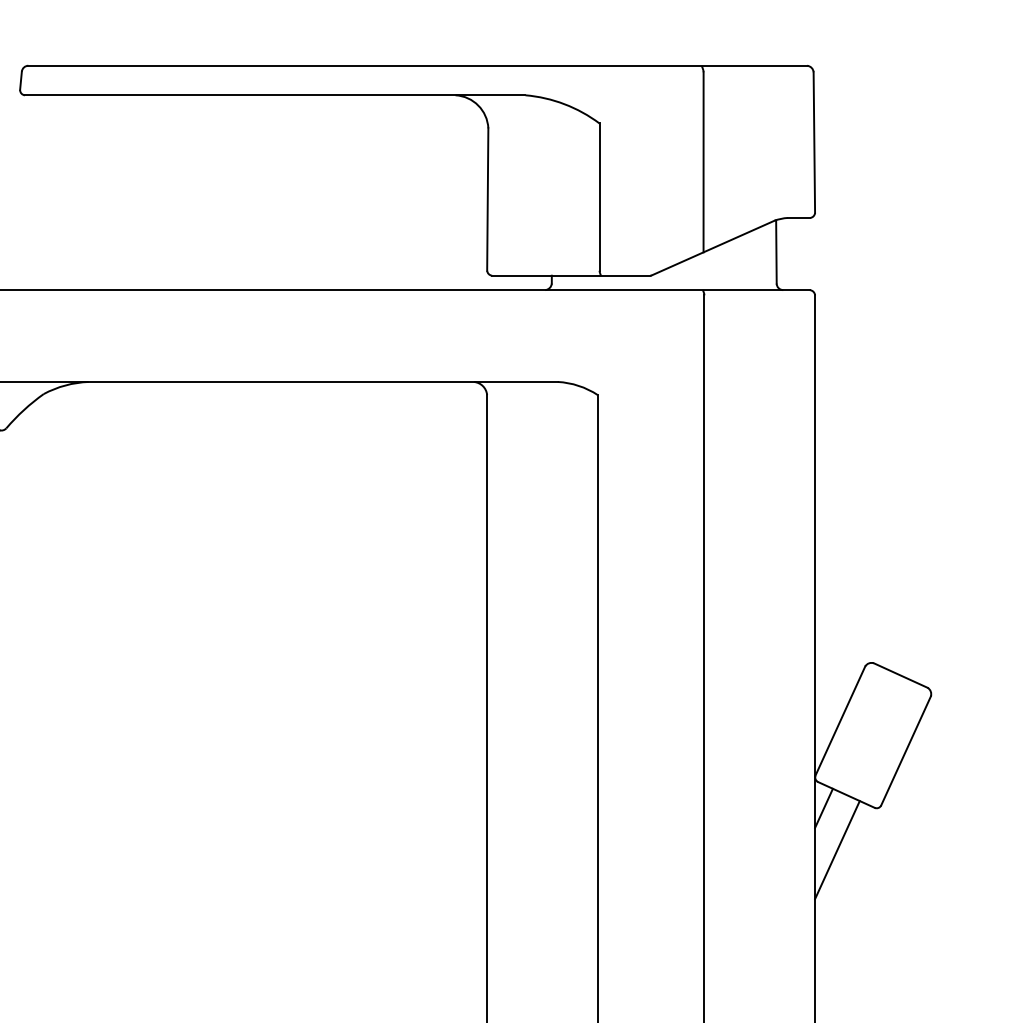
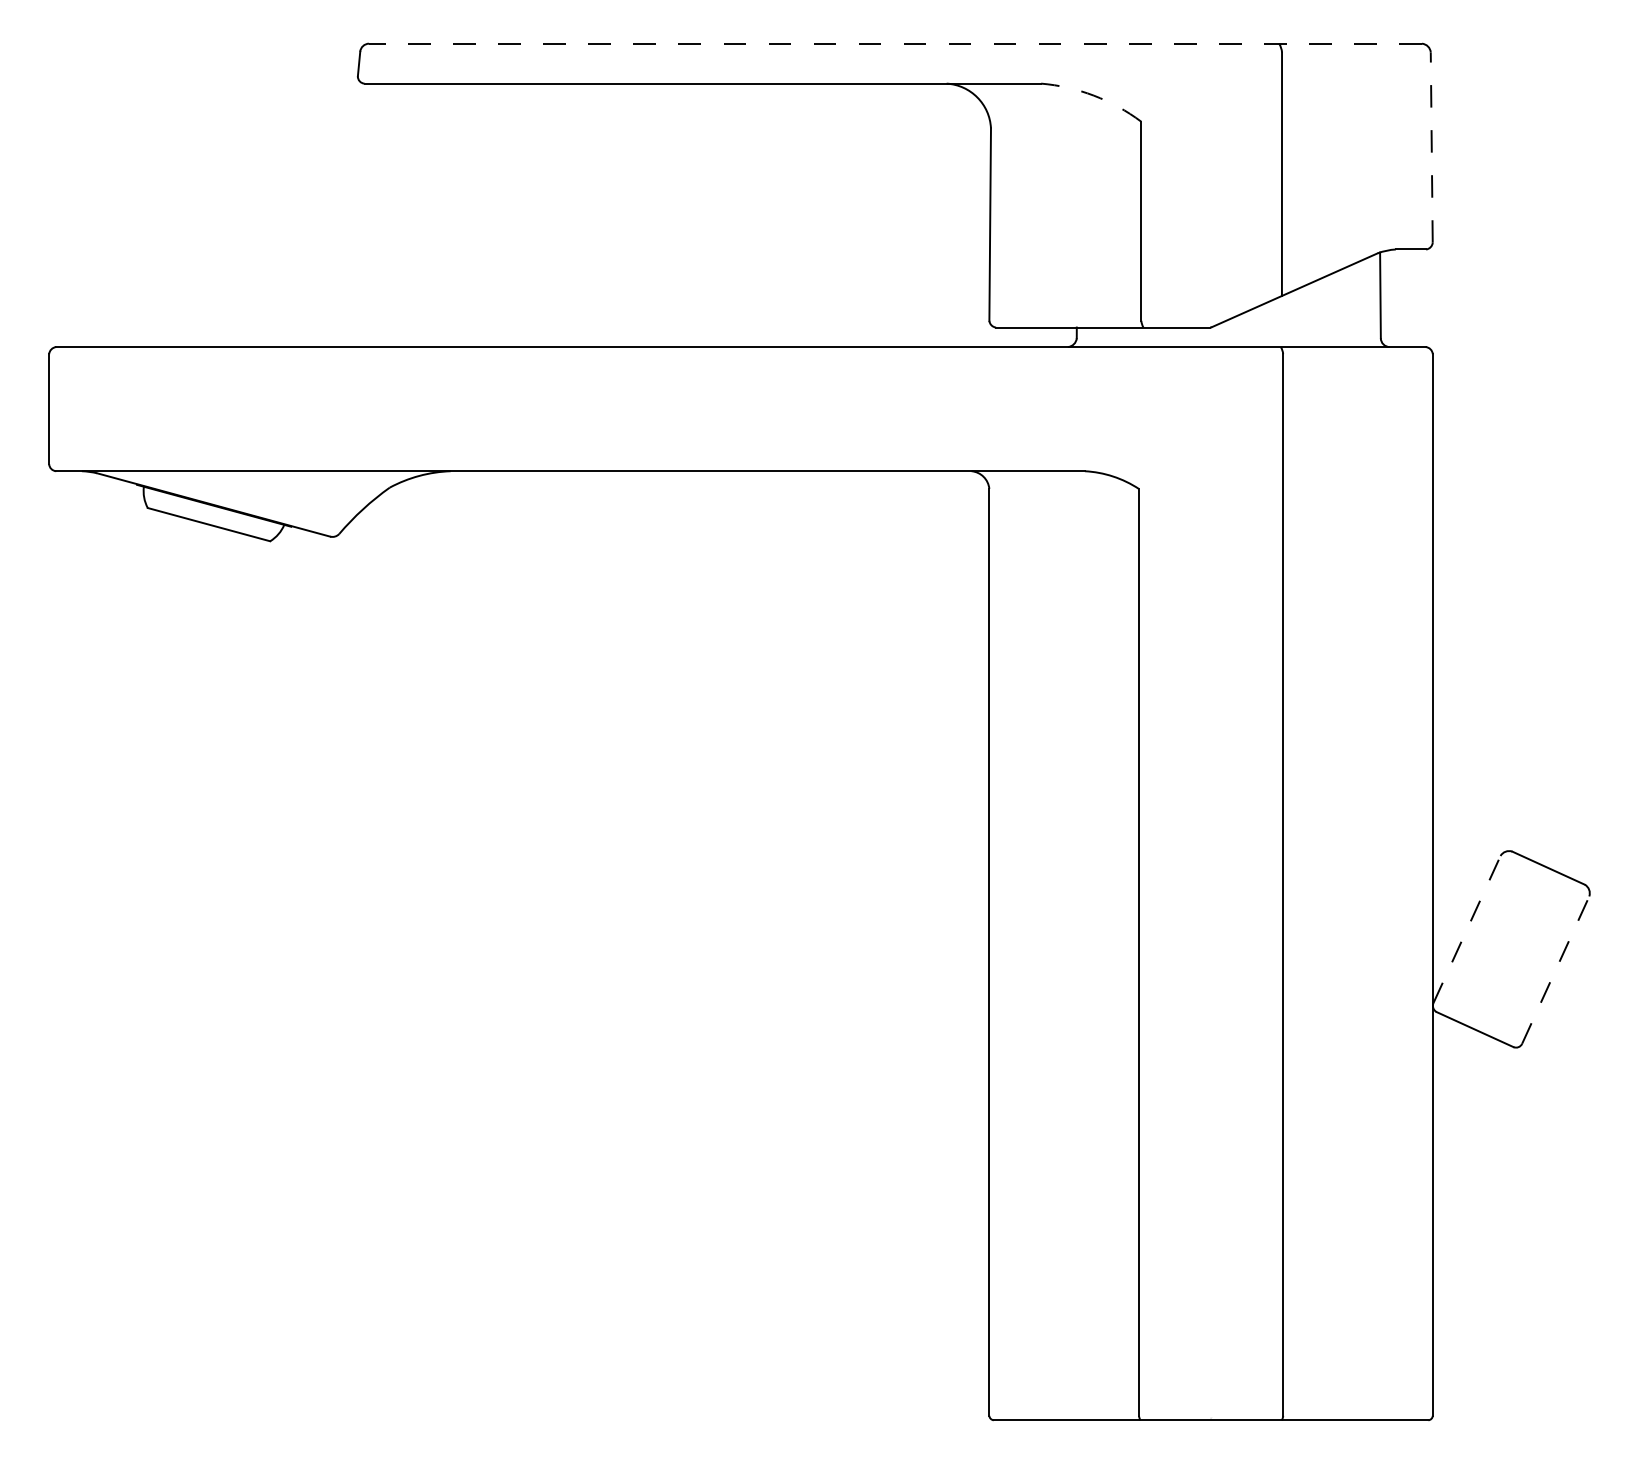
line: (417, 65) -> (895, 43), solid -> dashed
arc: (564, 104) -> (1093, 95), solid -> dashed
line: (814, 142) -> (1431, 147), solid -> dashed
line: (840, 720) -> (1466, 929), solid -> dashed
line: (905, 751) -> (1555, 970), solid -> dashed
line: (823, 808) -> (1444, 1047), removed
line: (837, 849) -> (1462, 1103), removed

